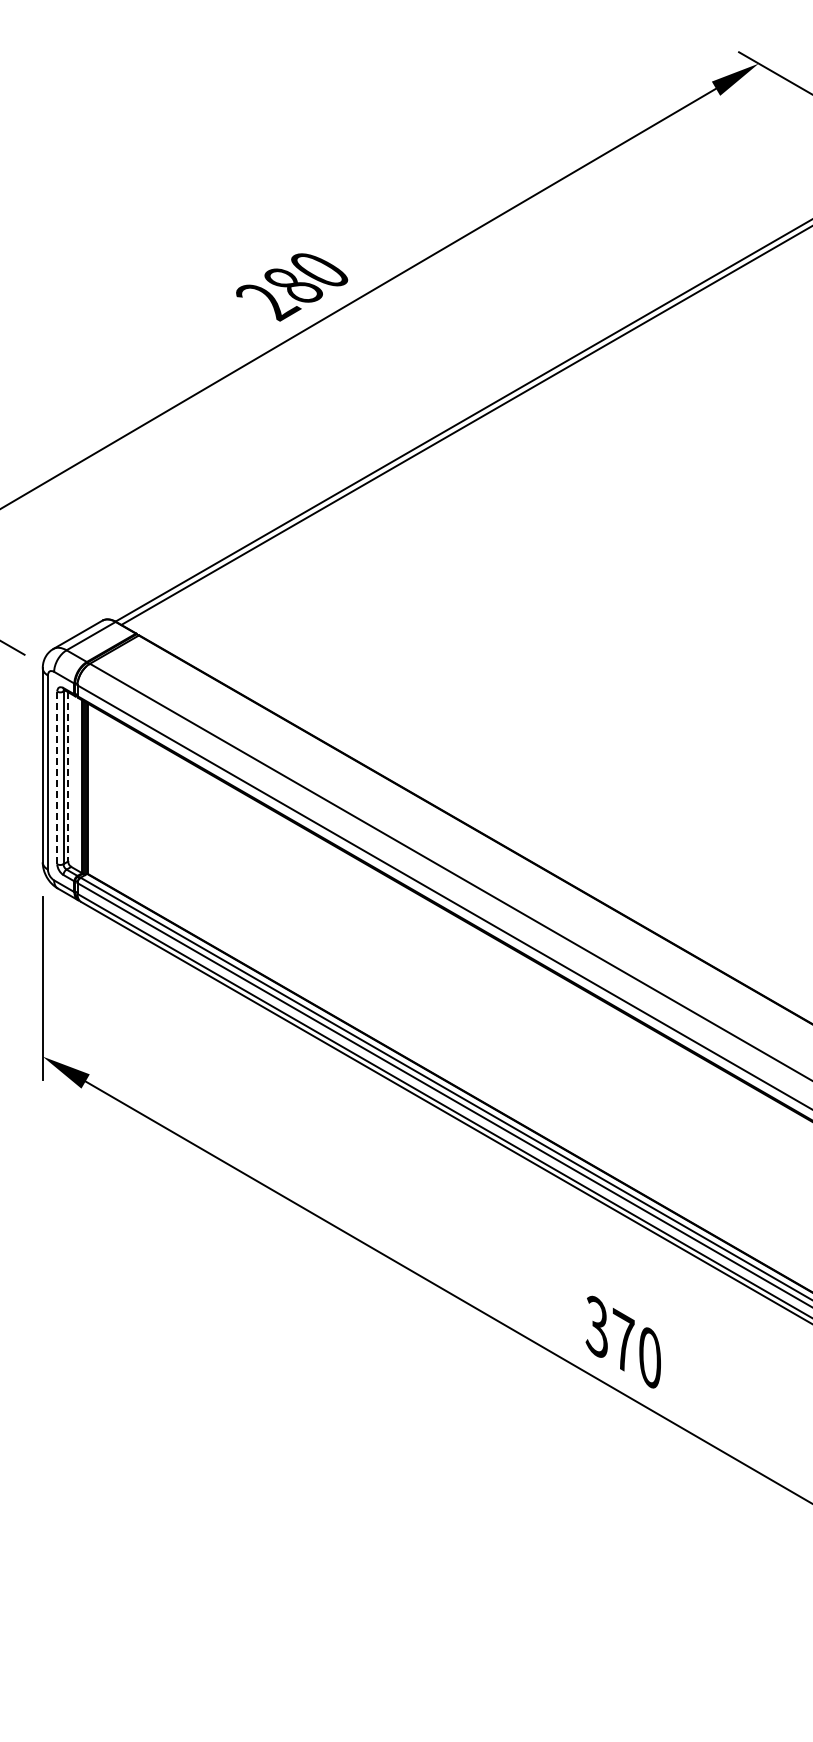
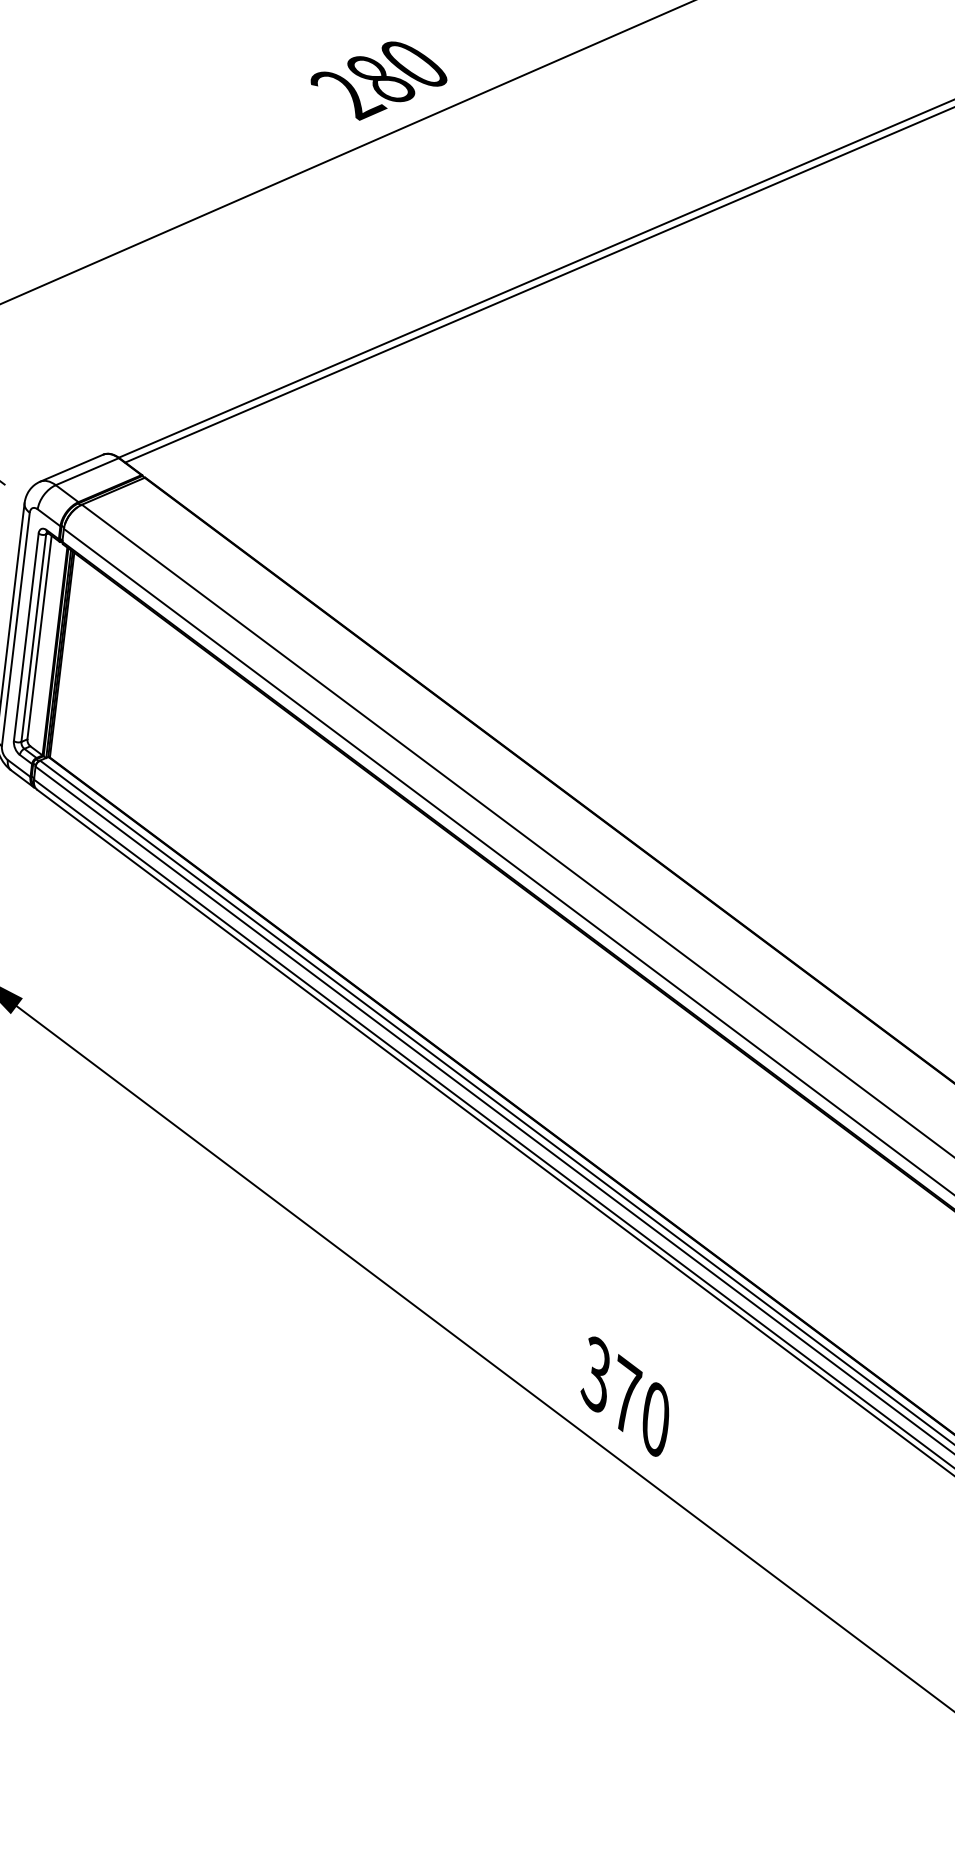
line: (68, 776) -> (39, 637), dashed -> solid
line: (57, 778) -> (26, 638), dashed -> solid

